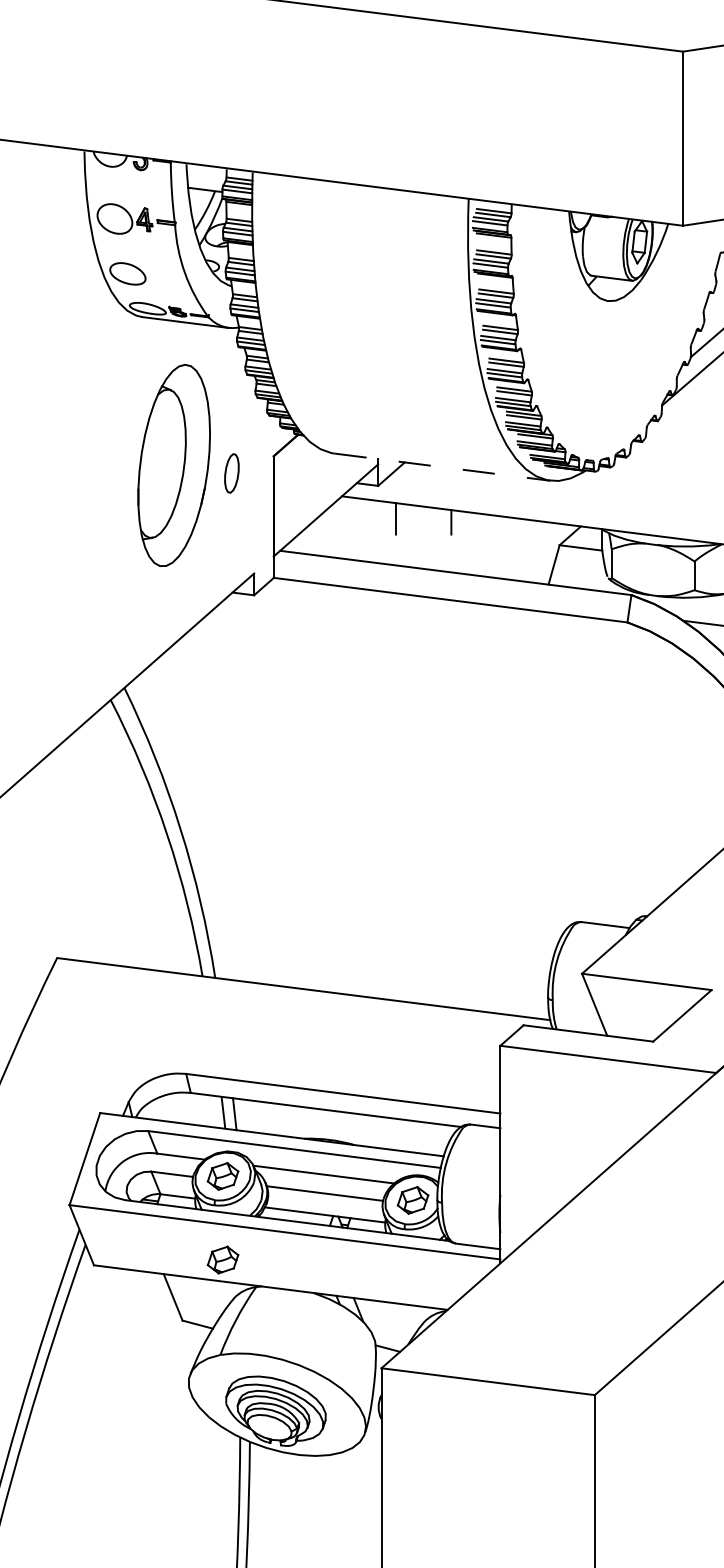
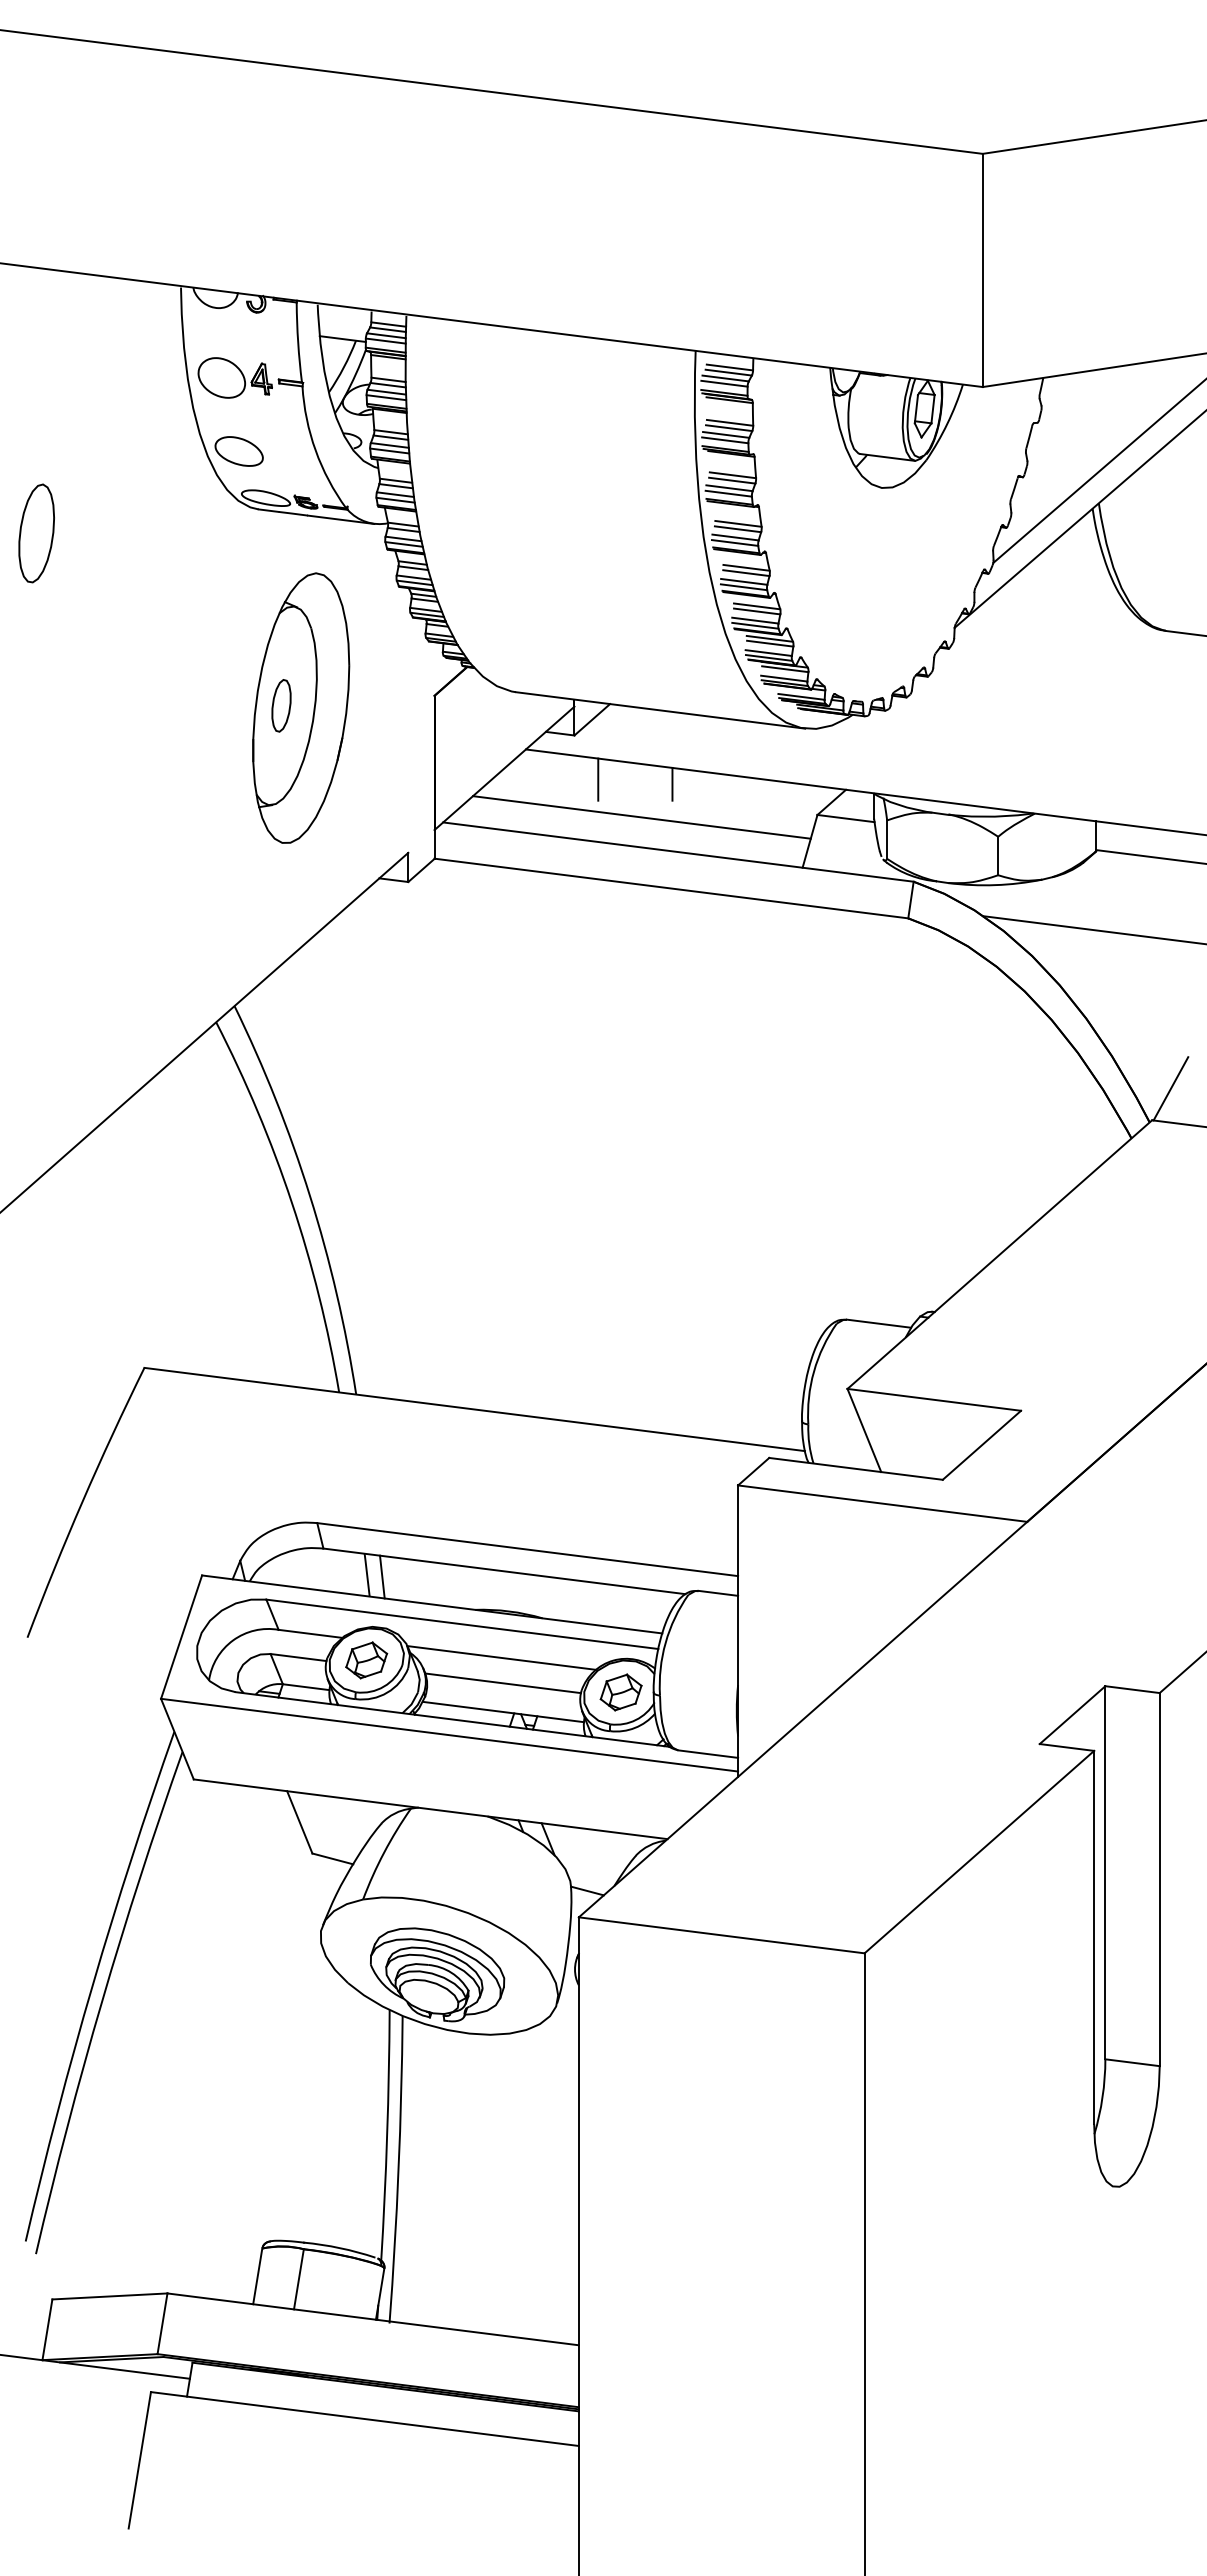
line: (442, 467) -> (660, 710), dashed -> solid
part: (231, 473) -> (281, 705), moved
line: (428, 547) -> (641, 817), added
part: (222, 1260) -> (366, 1772), removed

